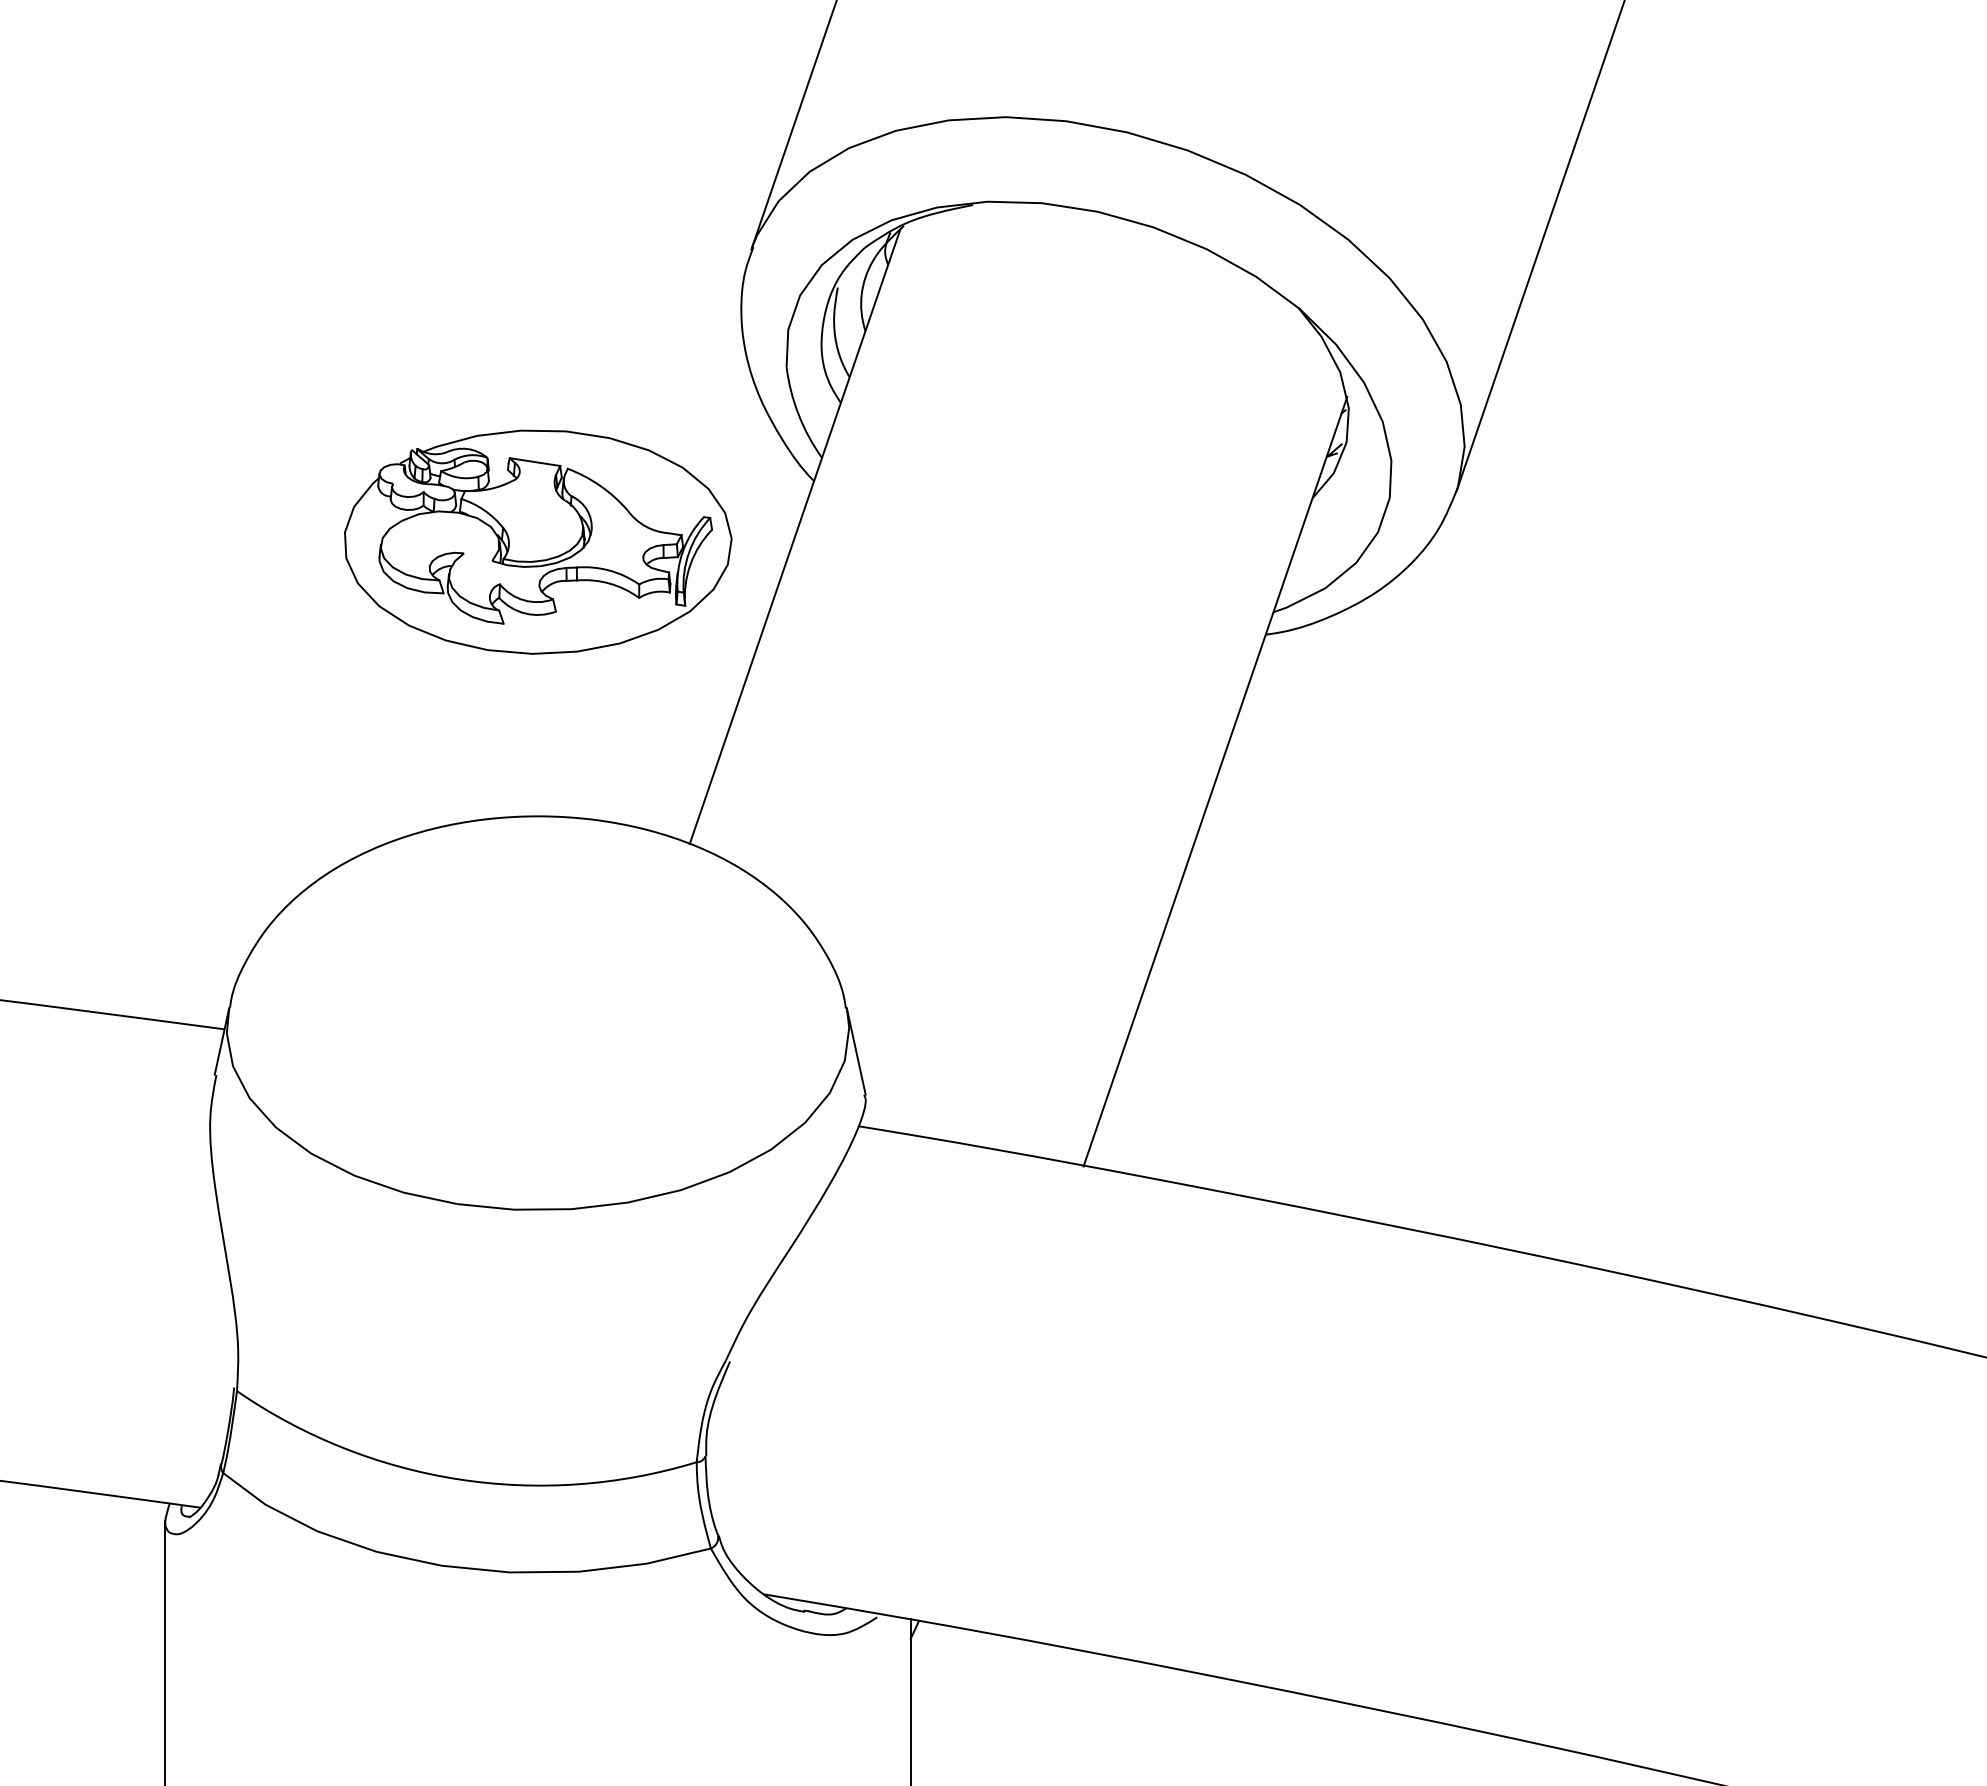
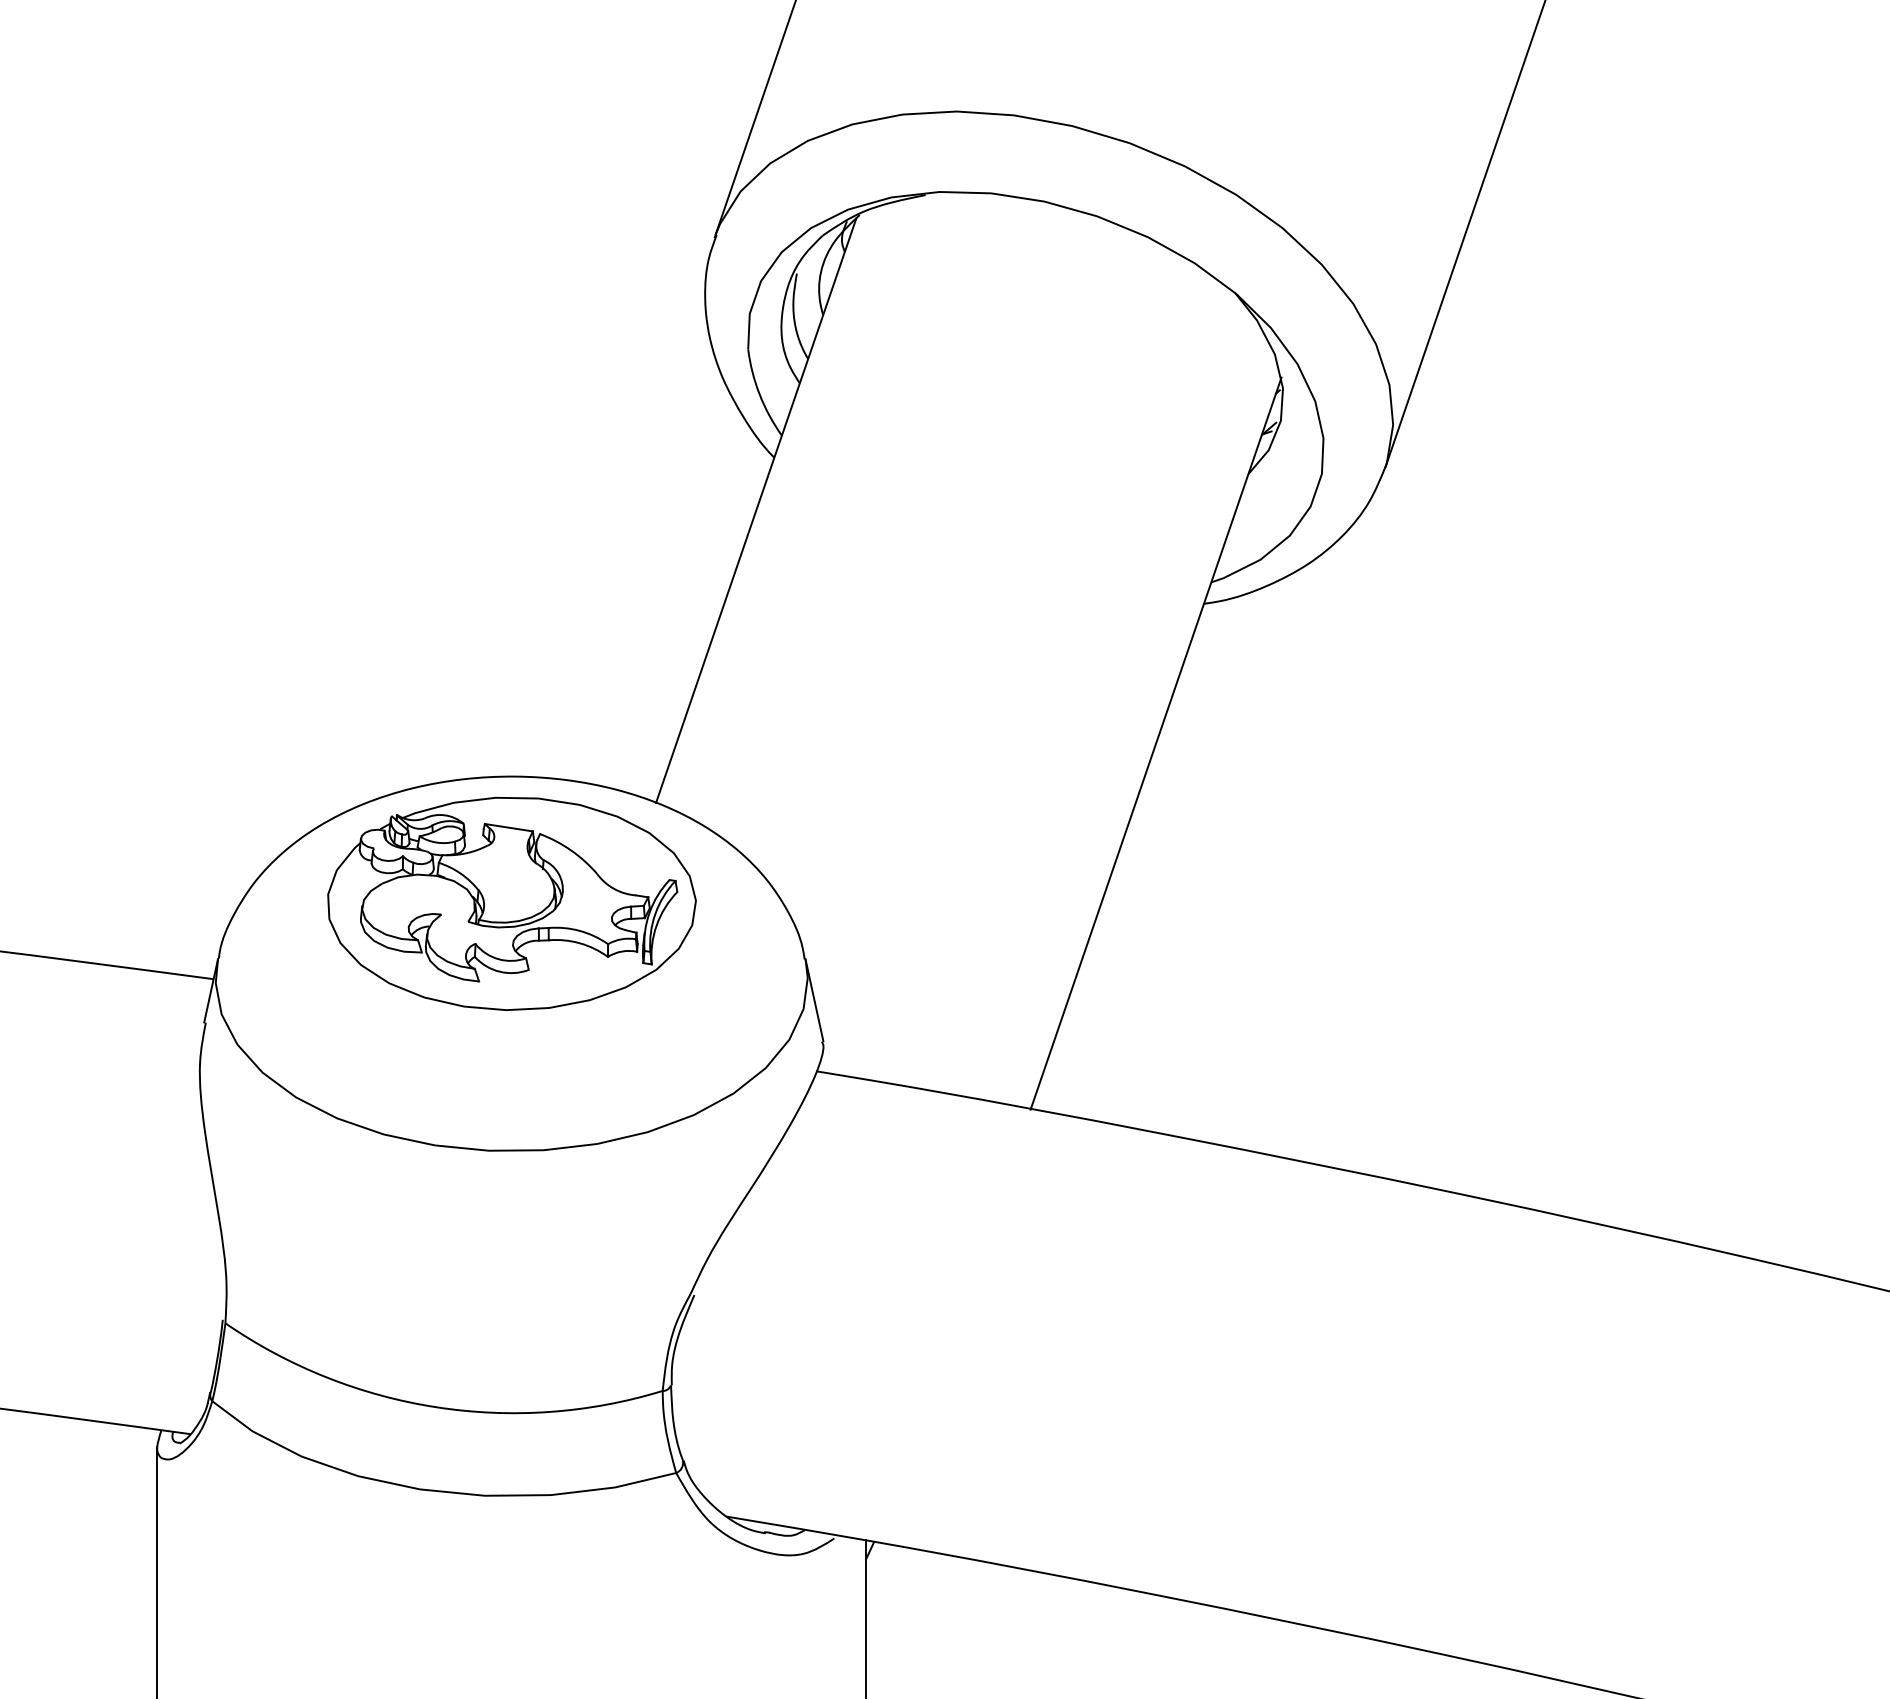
part: (538, 541) -> (512, 903), moved

